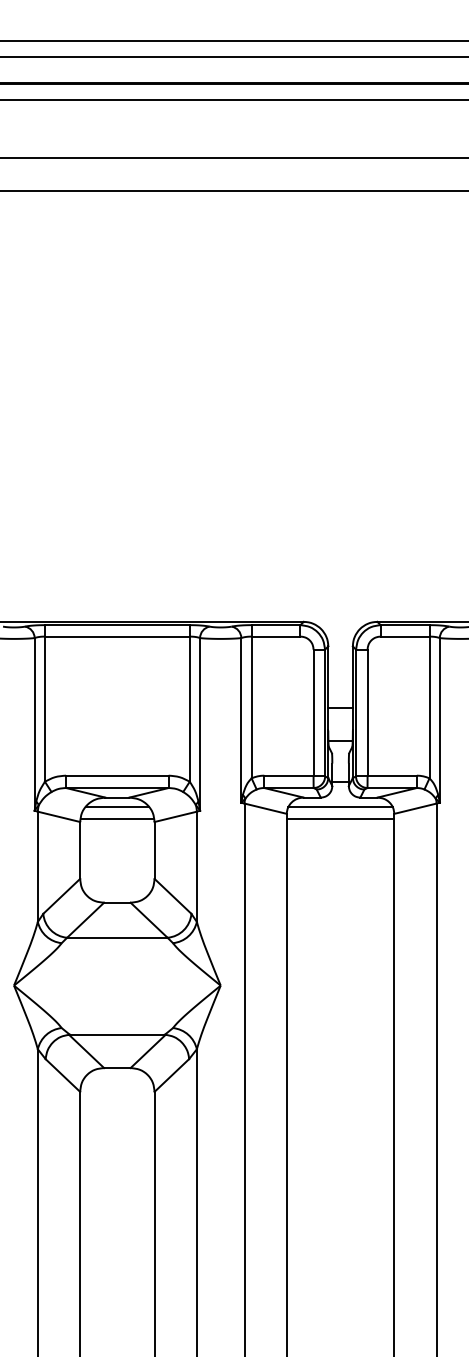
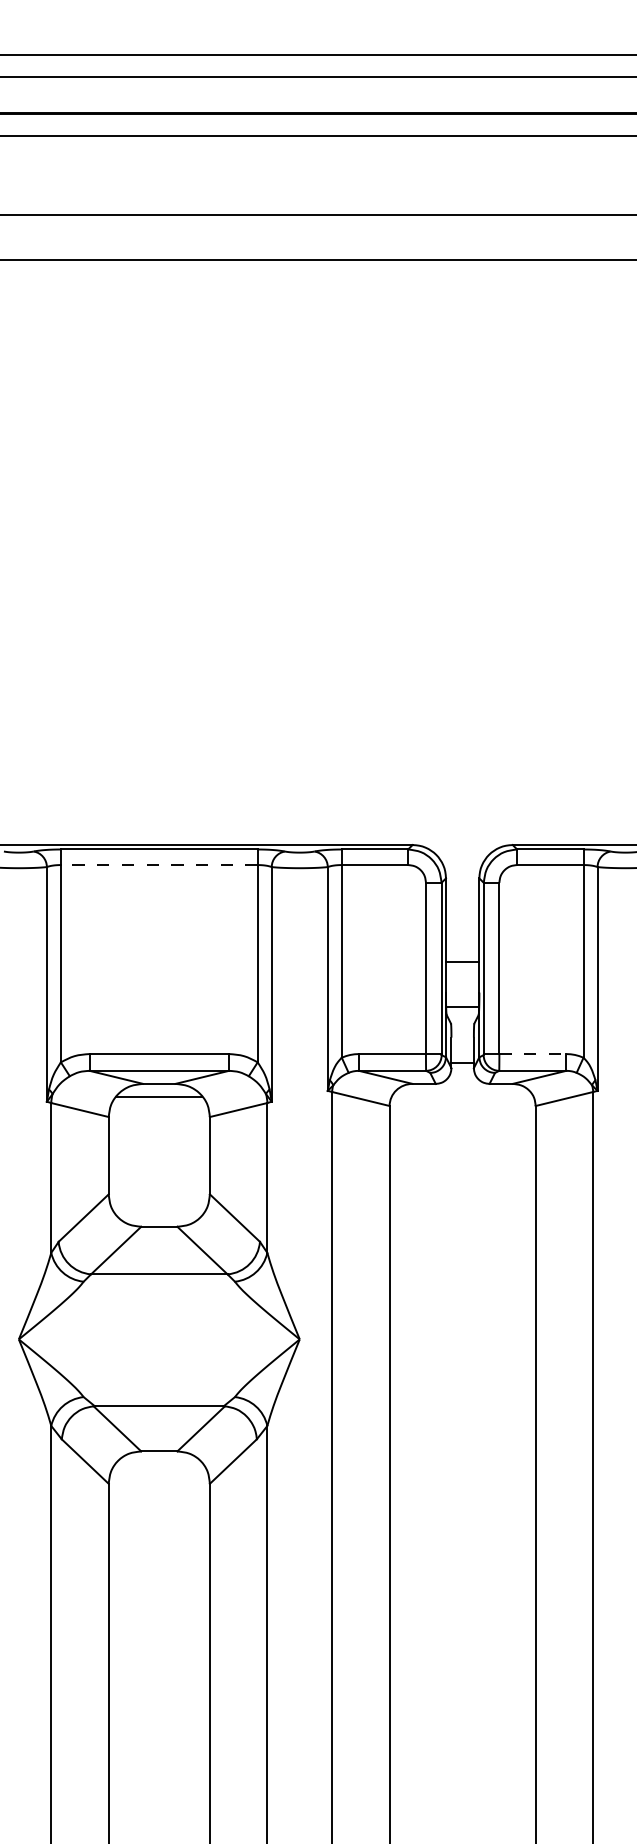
line: (116, 636) -> (158, 864), solid -> dashed
line: (392, 775) -> (533, 1053), solid -> dashed
line: (340, 807) -> (462, 1097), removed
line: (117, 819) -> (159, 1113), removed
line: (340, 819) -> (462, 1113), removed

